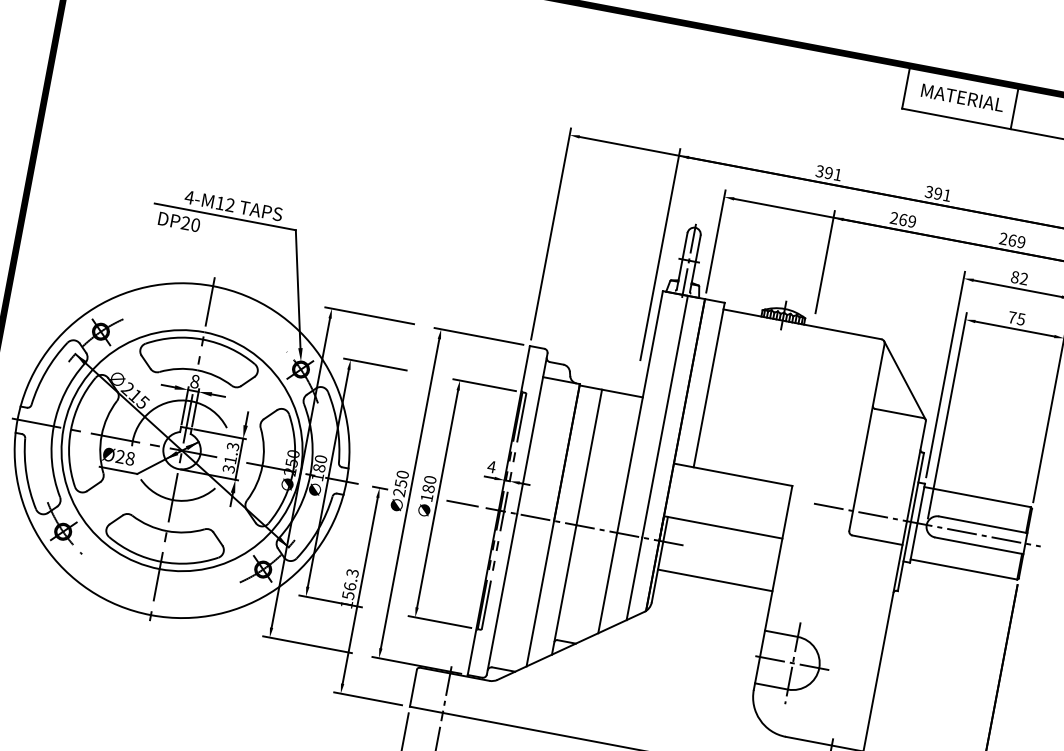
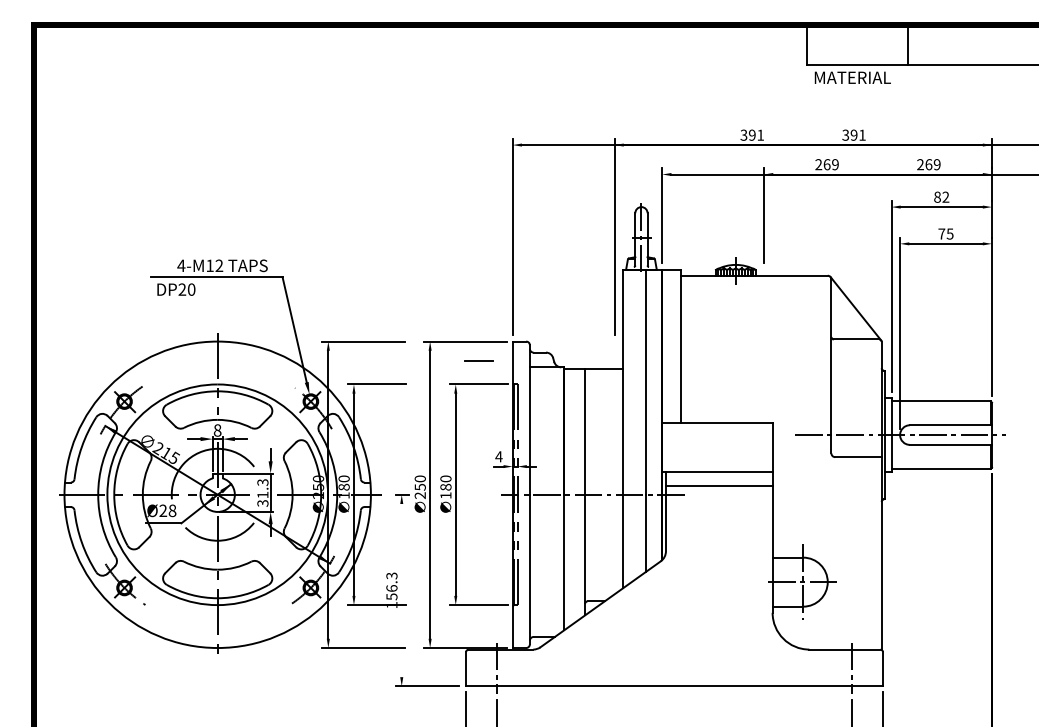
text: (962, 97) -> (852, 77), moved
line: (462, 503) -> (478, 360), moved
line: (714, 579) -> (718, 485), moved
line: (359, 590) -> (401, 590), removed

